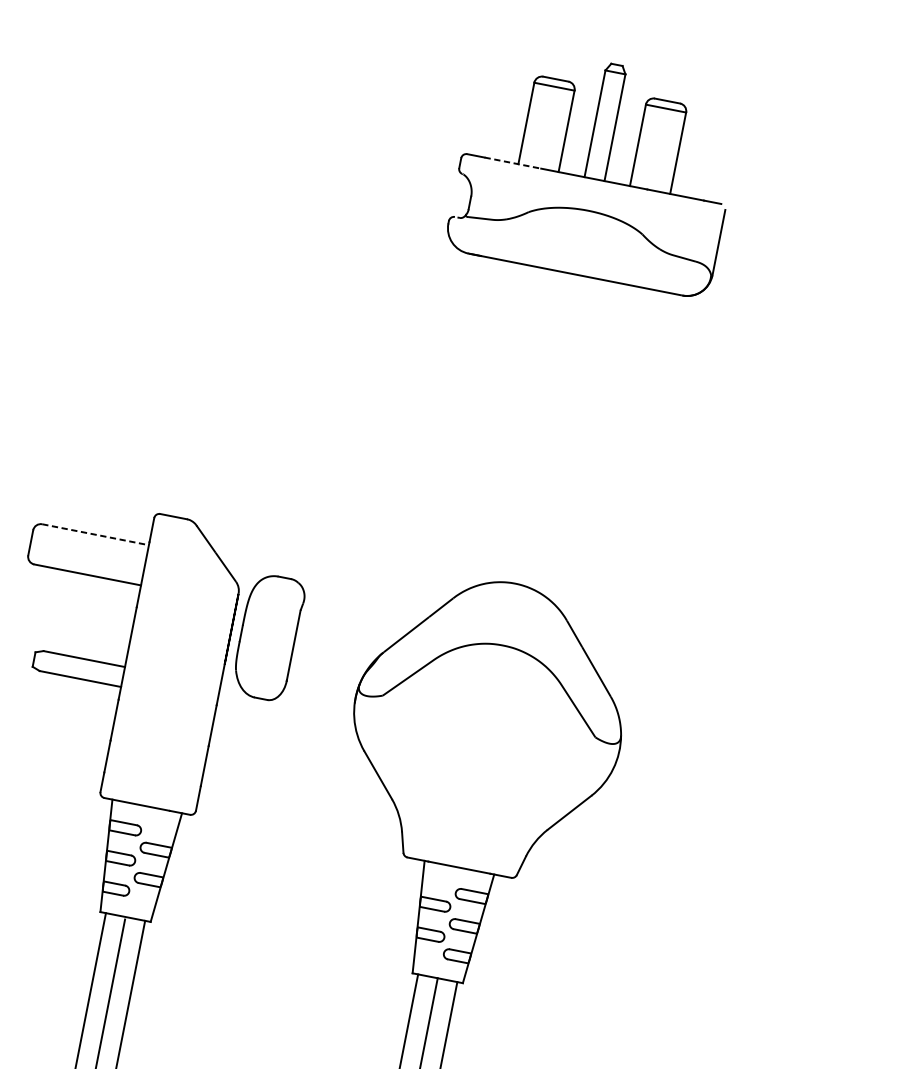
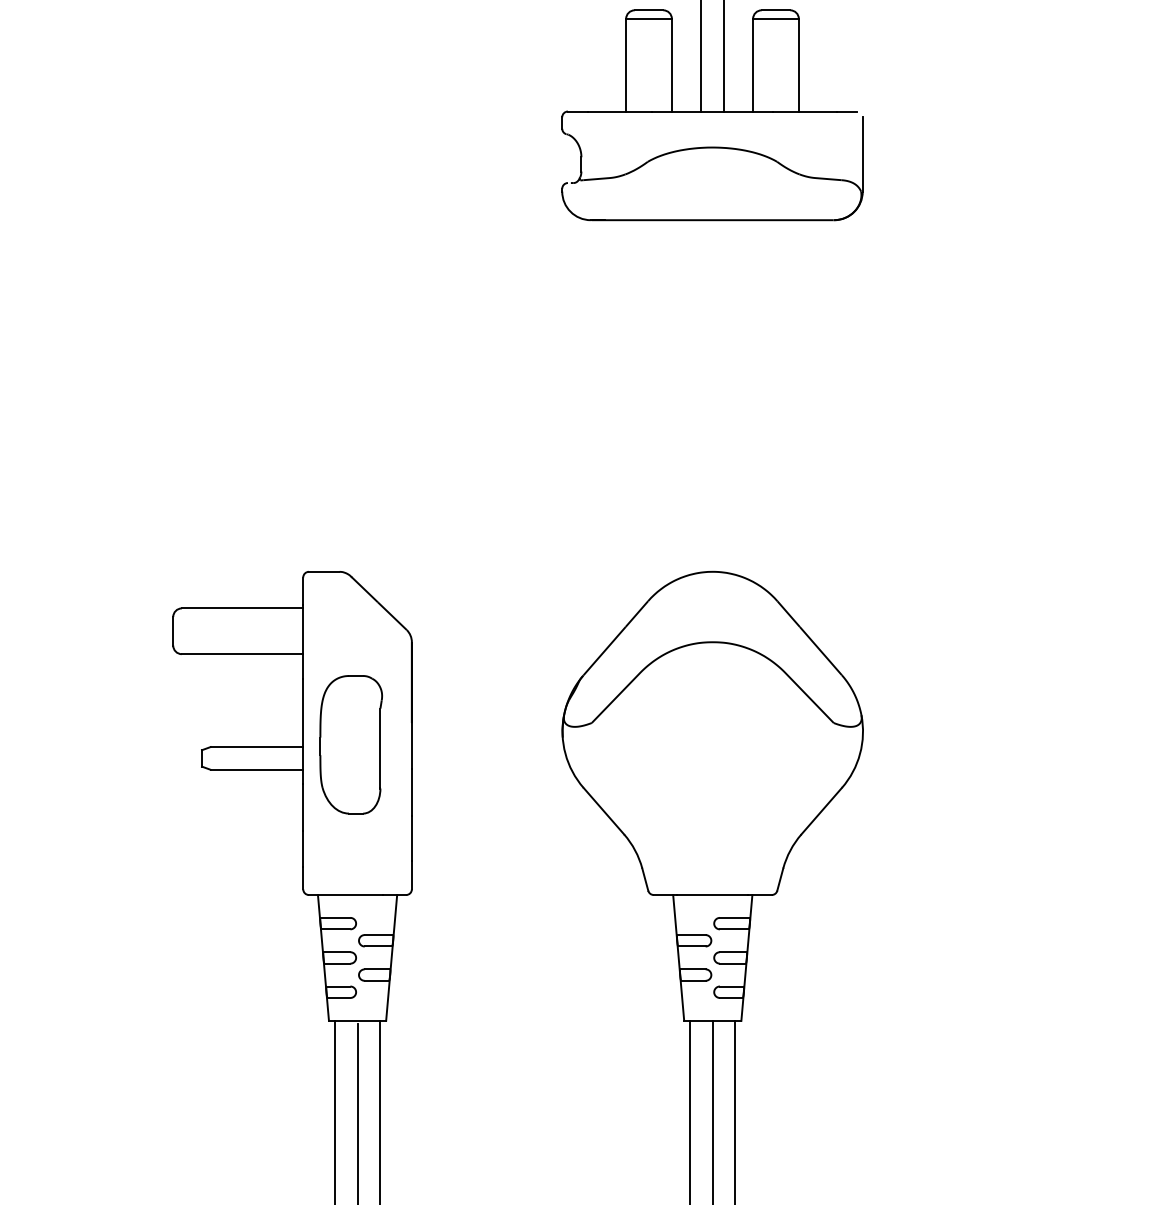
line: (513, 163) -> (620, 111), dashed -> solid
line: (95, 534) -> (242, 608), dashed -> solid
part: (268, 637) -> (350, 744), moved

